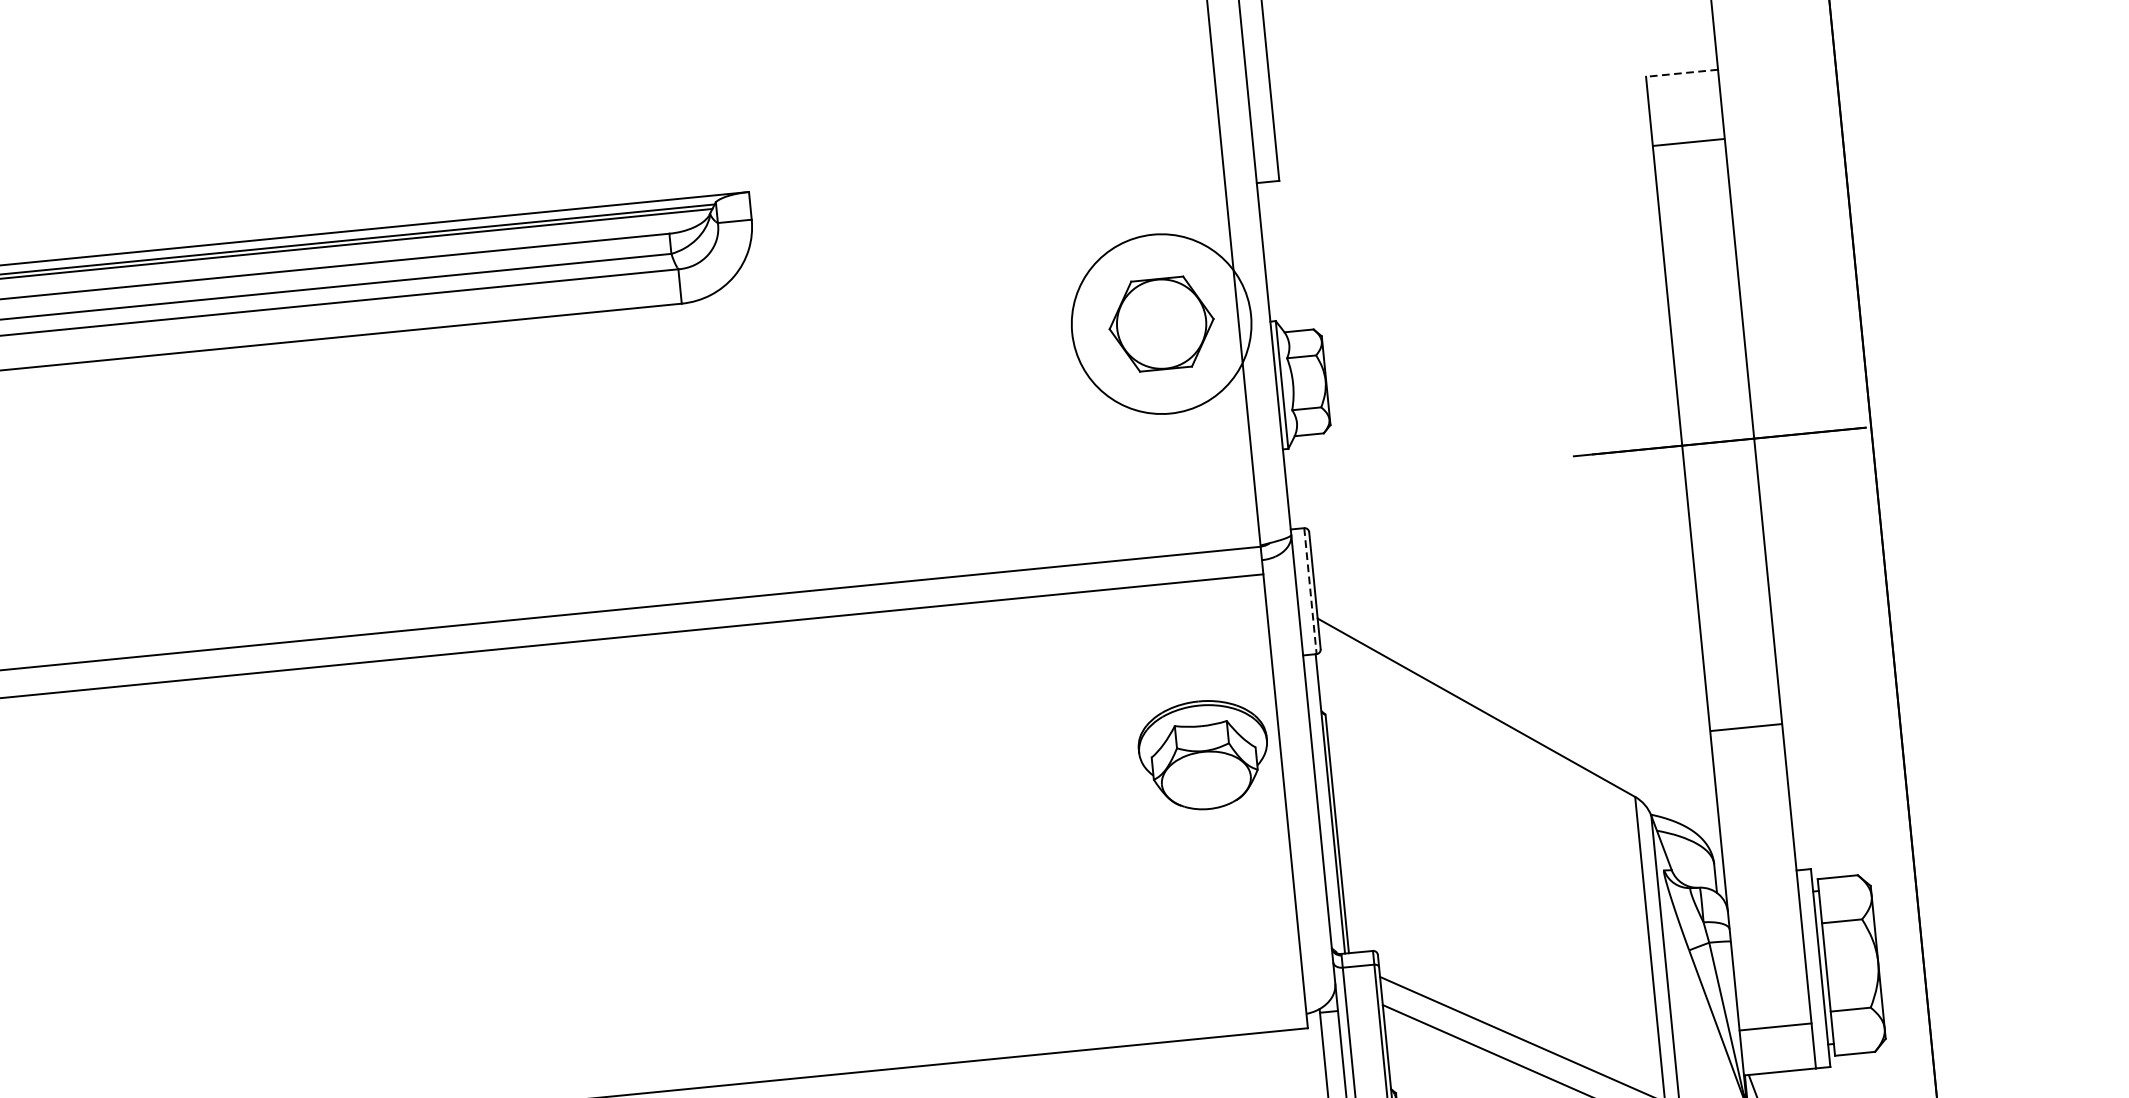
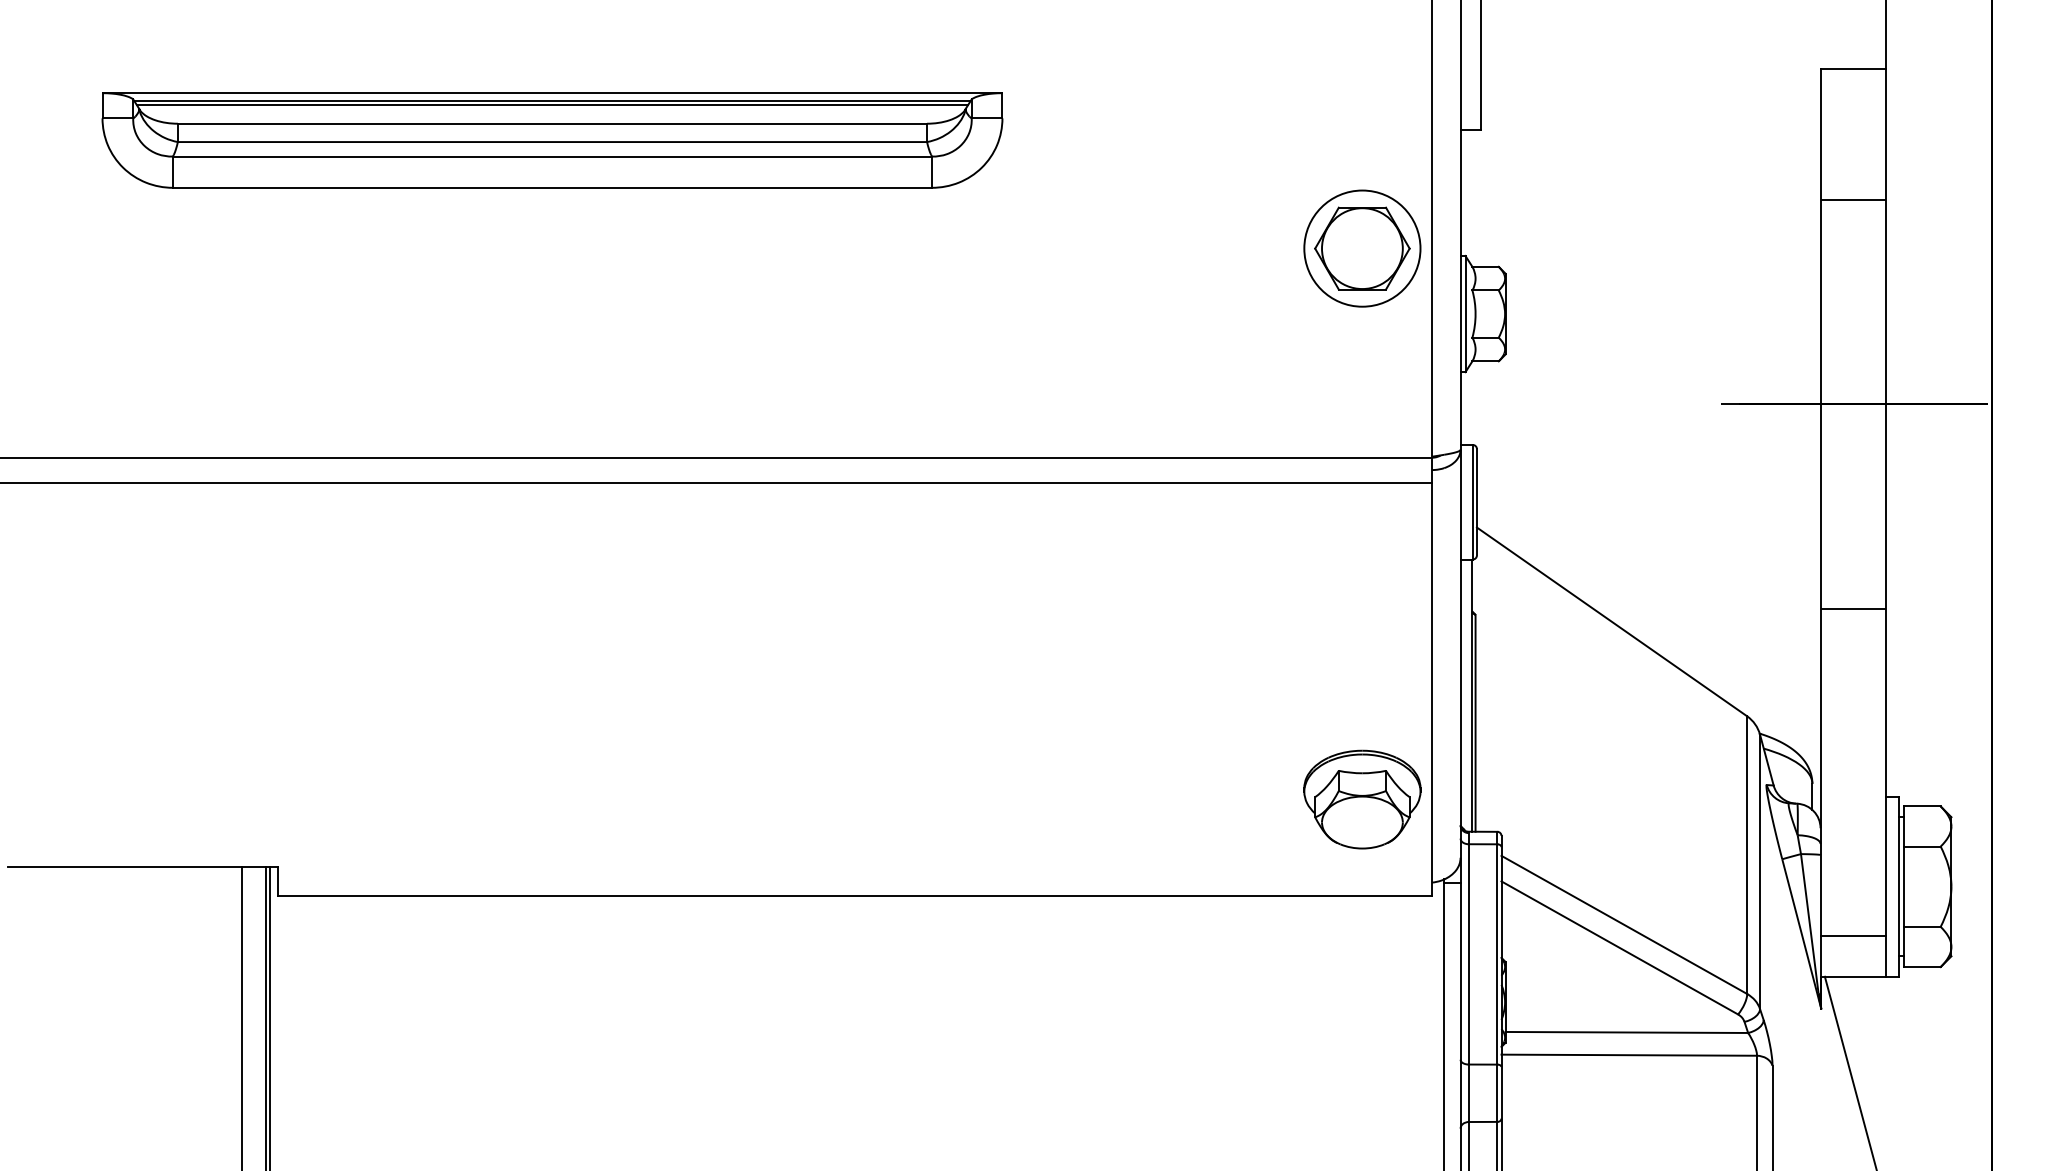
line: (1682, 73) -> (1853, 68), dashed -> solid
line: (1689, 142) -> (1853, 199), moved
circle: (1161, 323) -> (1362, 248), size x0.71
line: (1310, 591) -> (1472, 502), dashed -> solid
line: (1746, 727) -> (1853, 608), moved
part: (1203, 755) -> (1362, 799), moved

